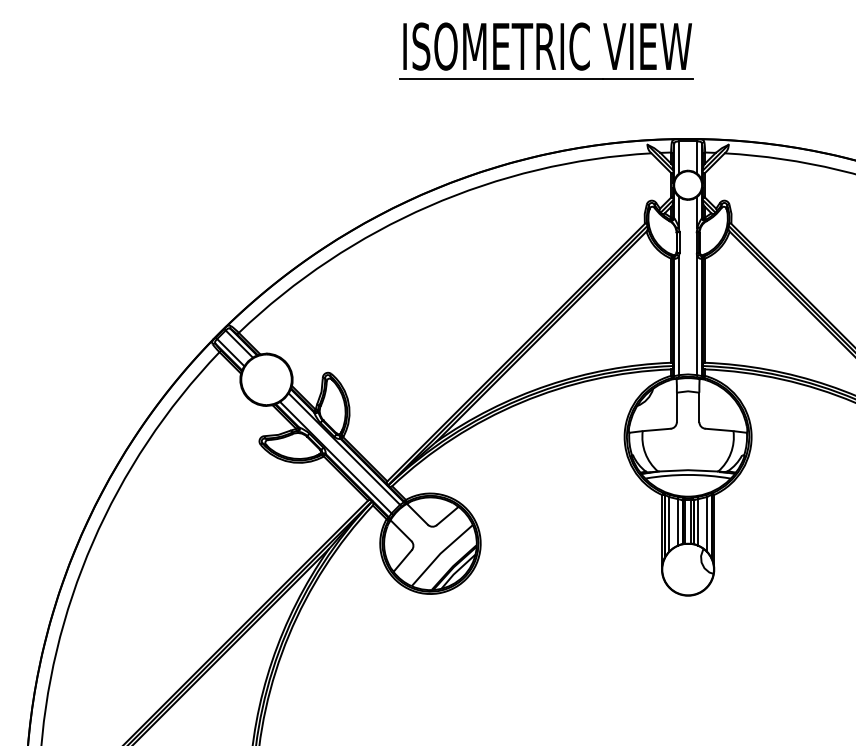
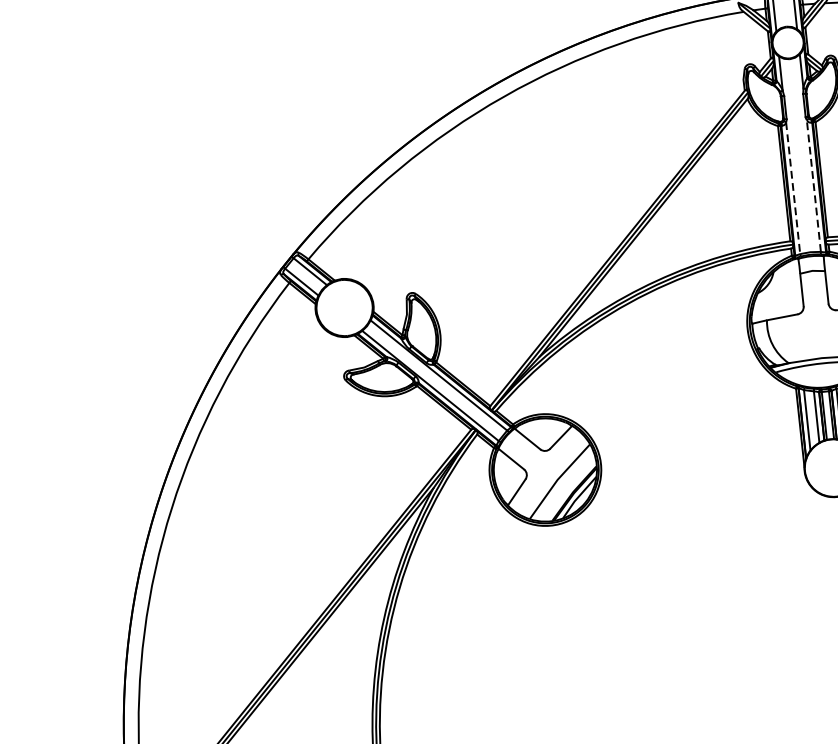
line: (678, 315) -> (792, 188), solid -> dashed
line: (697, 315) -> (813, 185), solid -> dashed

